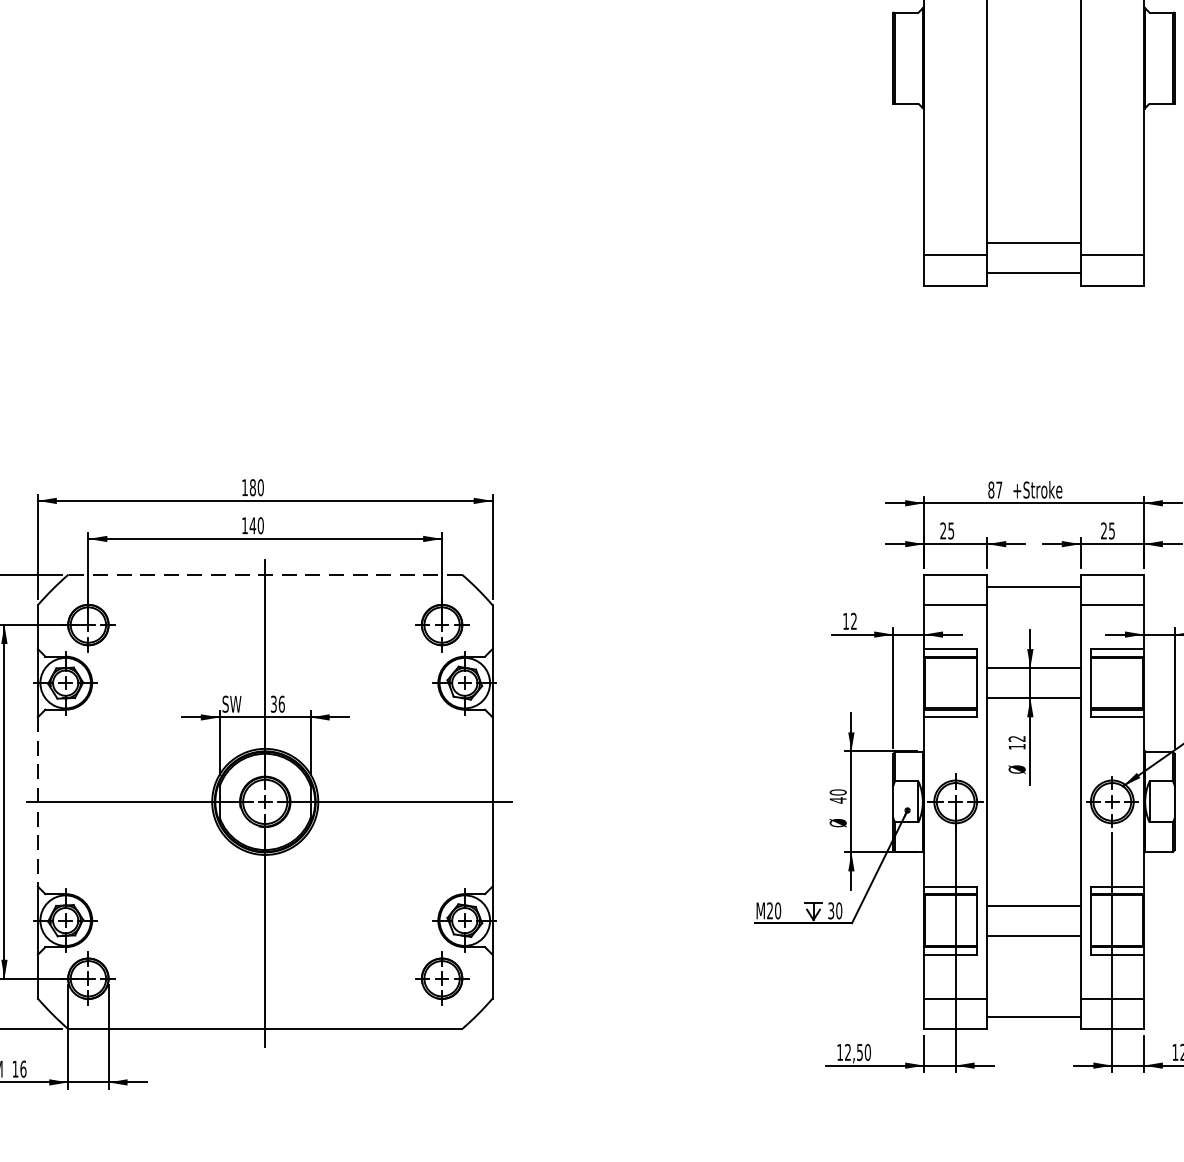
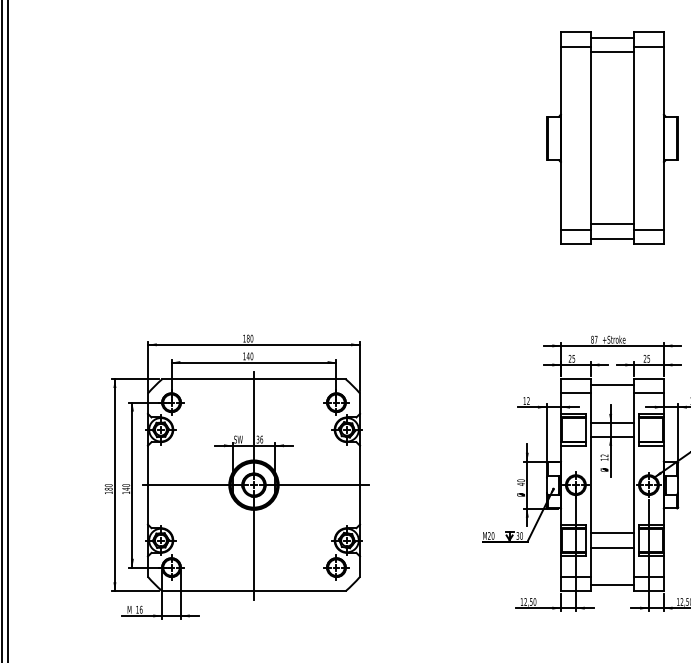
line: (264, 575) -> (253, 379), dashed -> solid
line: (36, 802) -> (147, 485), dashed -> solid

